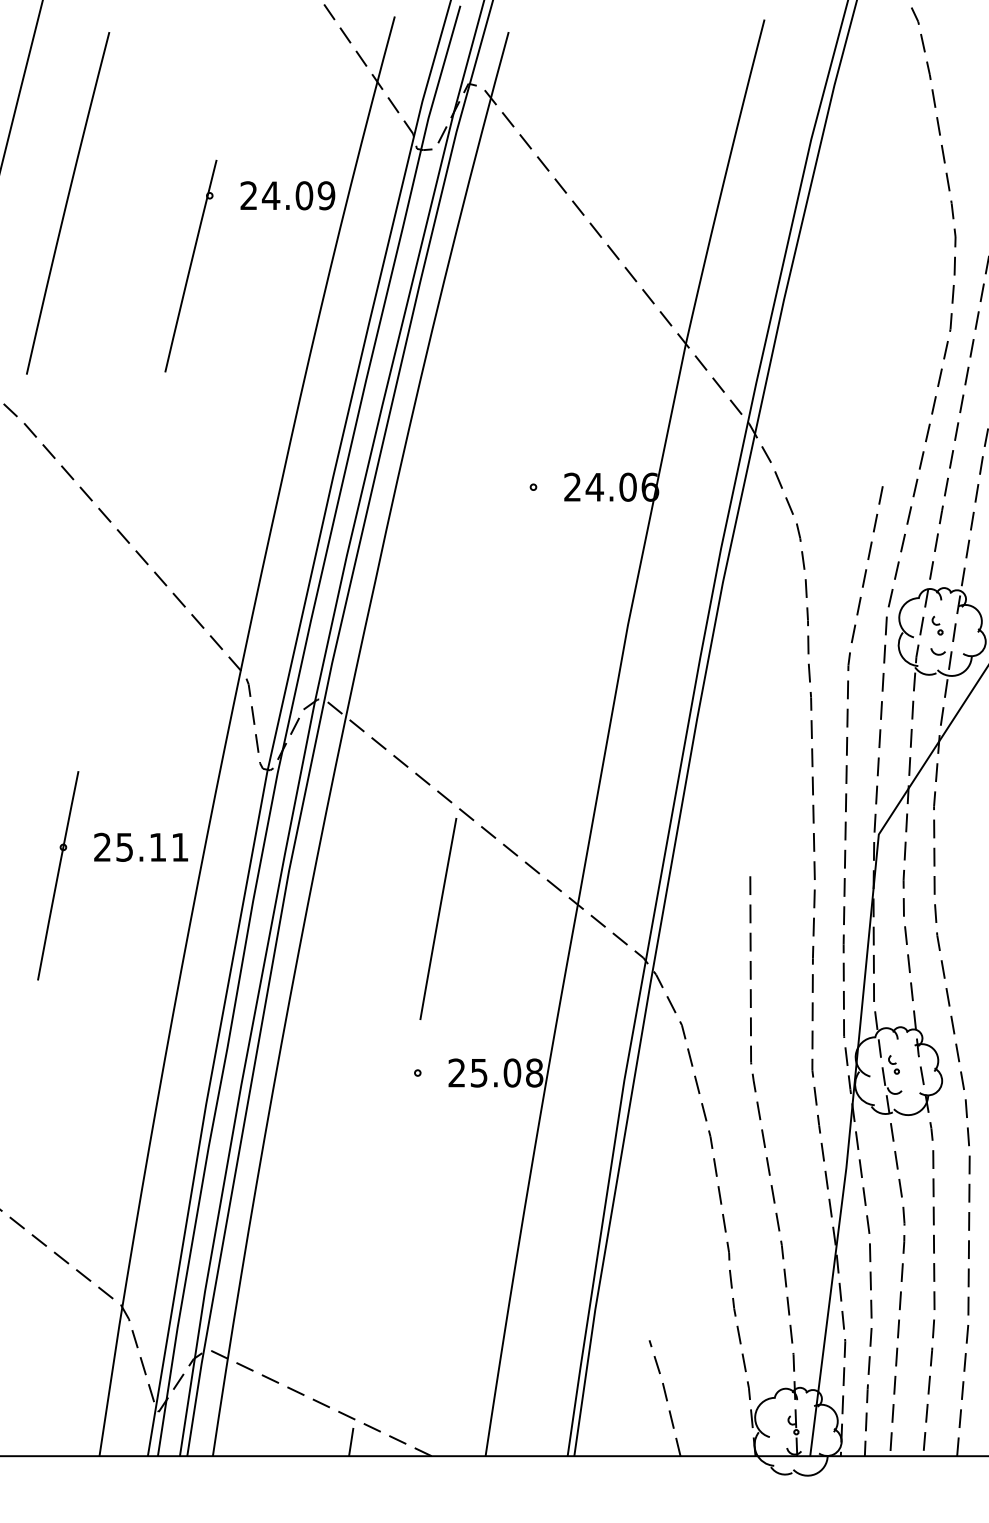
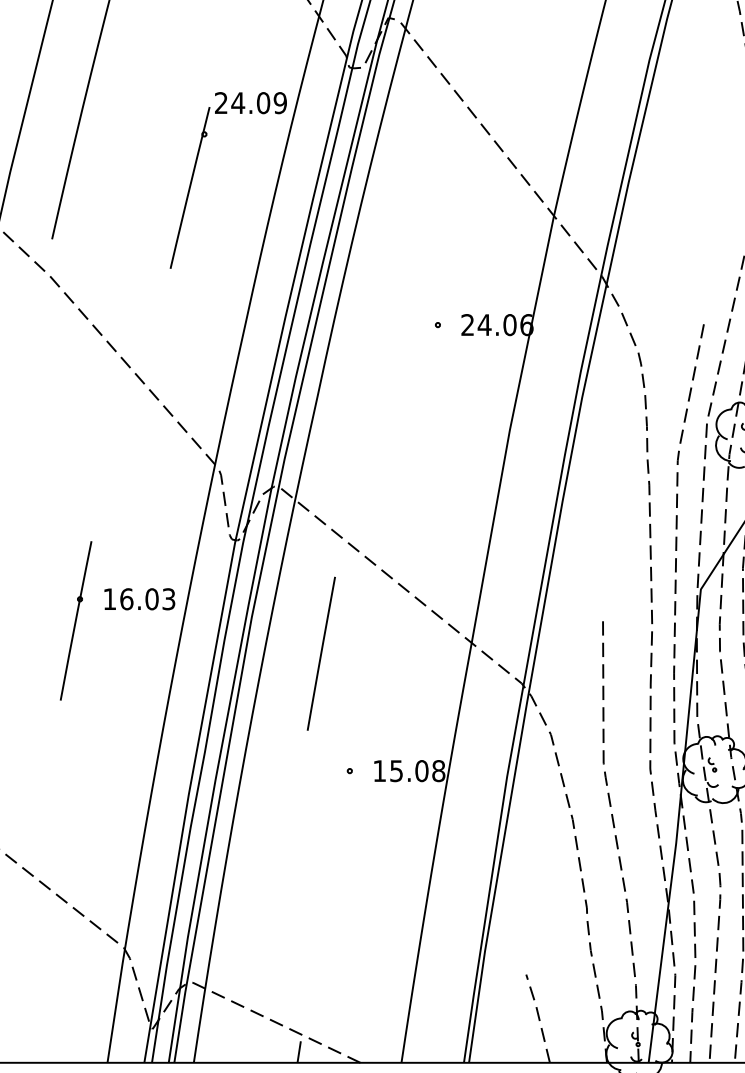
part: (190, 265) -> (189, 187), moved
text: (141, 846) -> (139, 598), 25.11 -> 16.03
line: (438, 918) -> (321, 653), moved
text: (456, 1072) -> (379, 770), 25.08 -> 15.08

